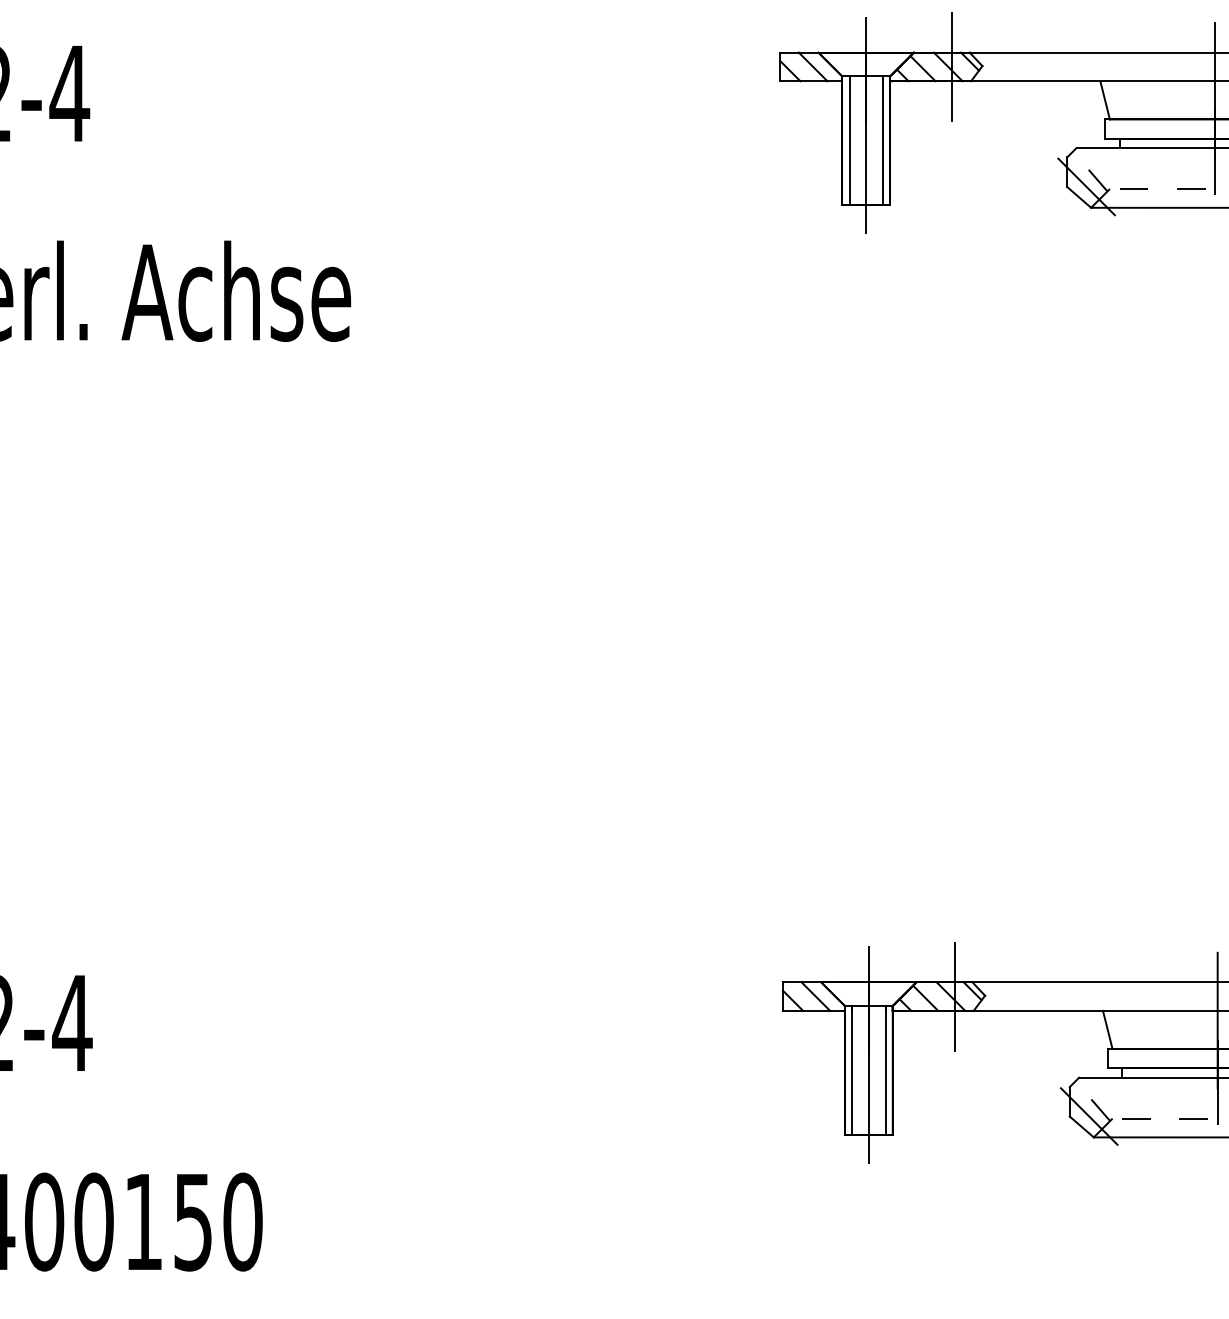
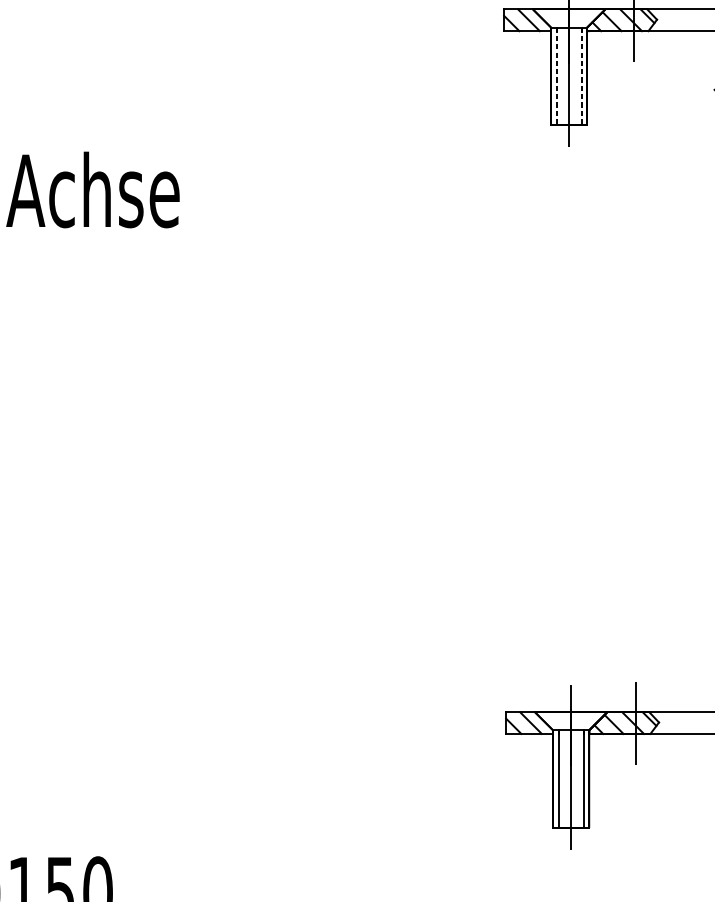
line: (849, 140) -> (556, 75), solid -> dashed
line: (882, 140) -> (581, 75), solid -> dashed

